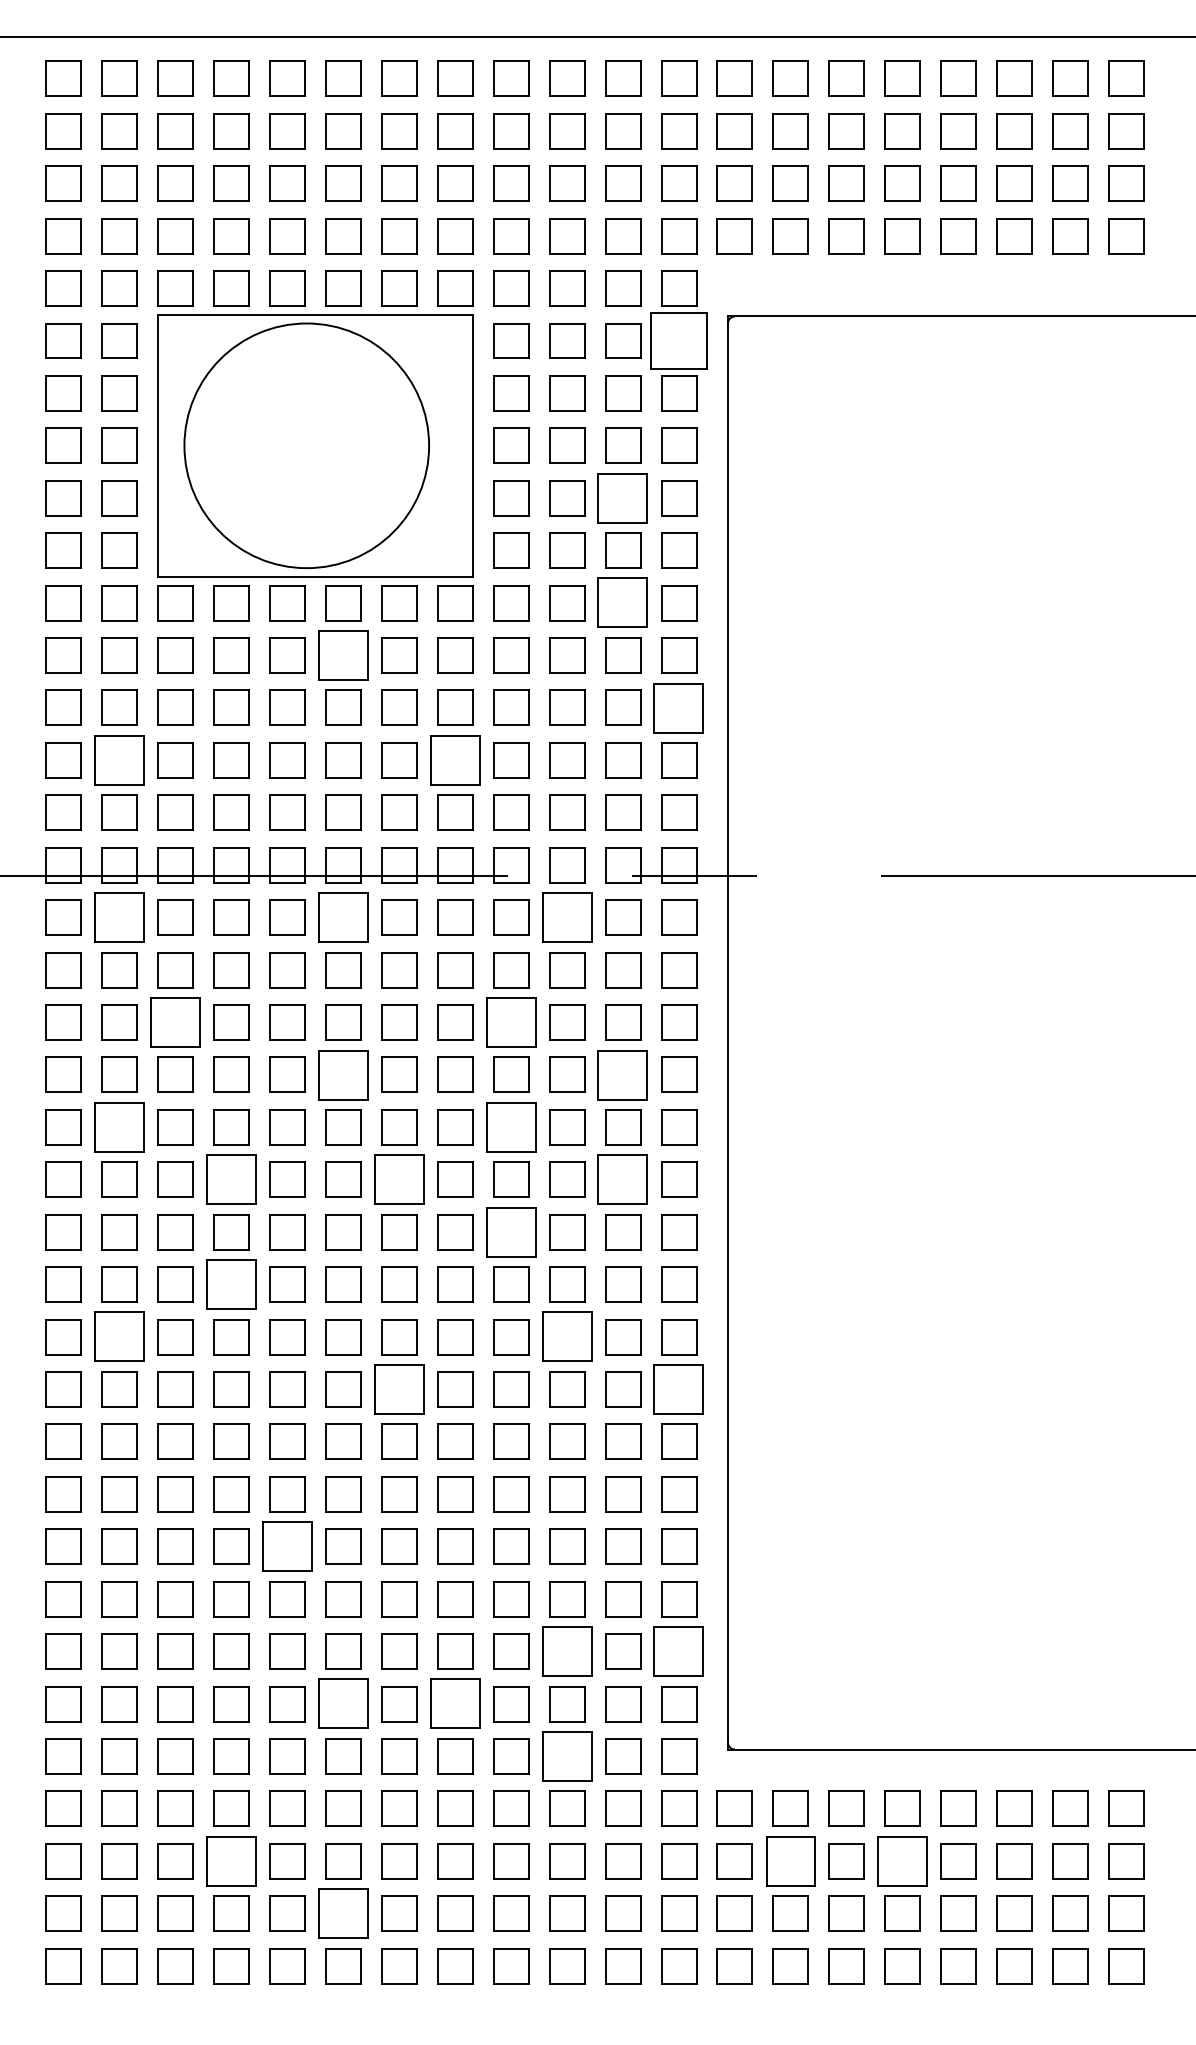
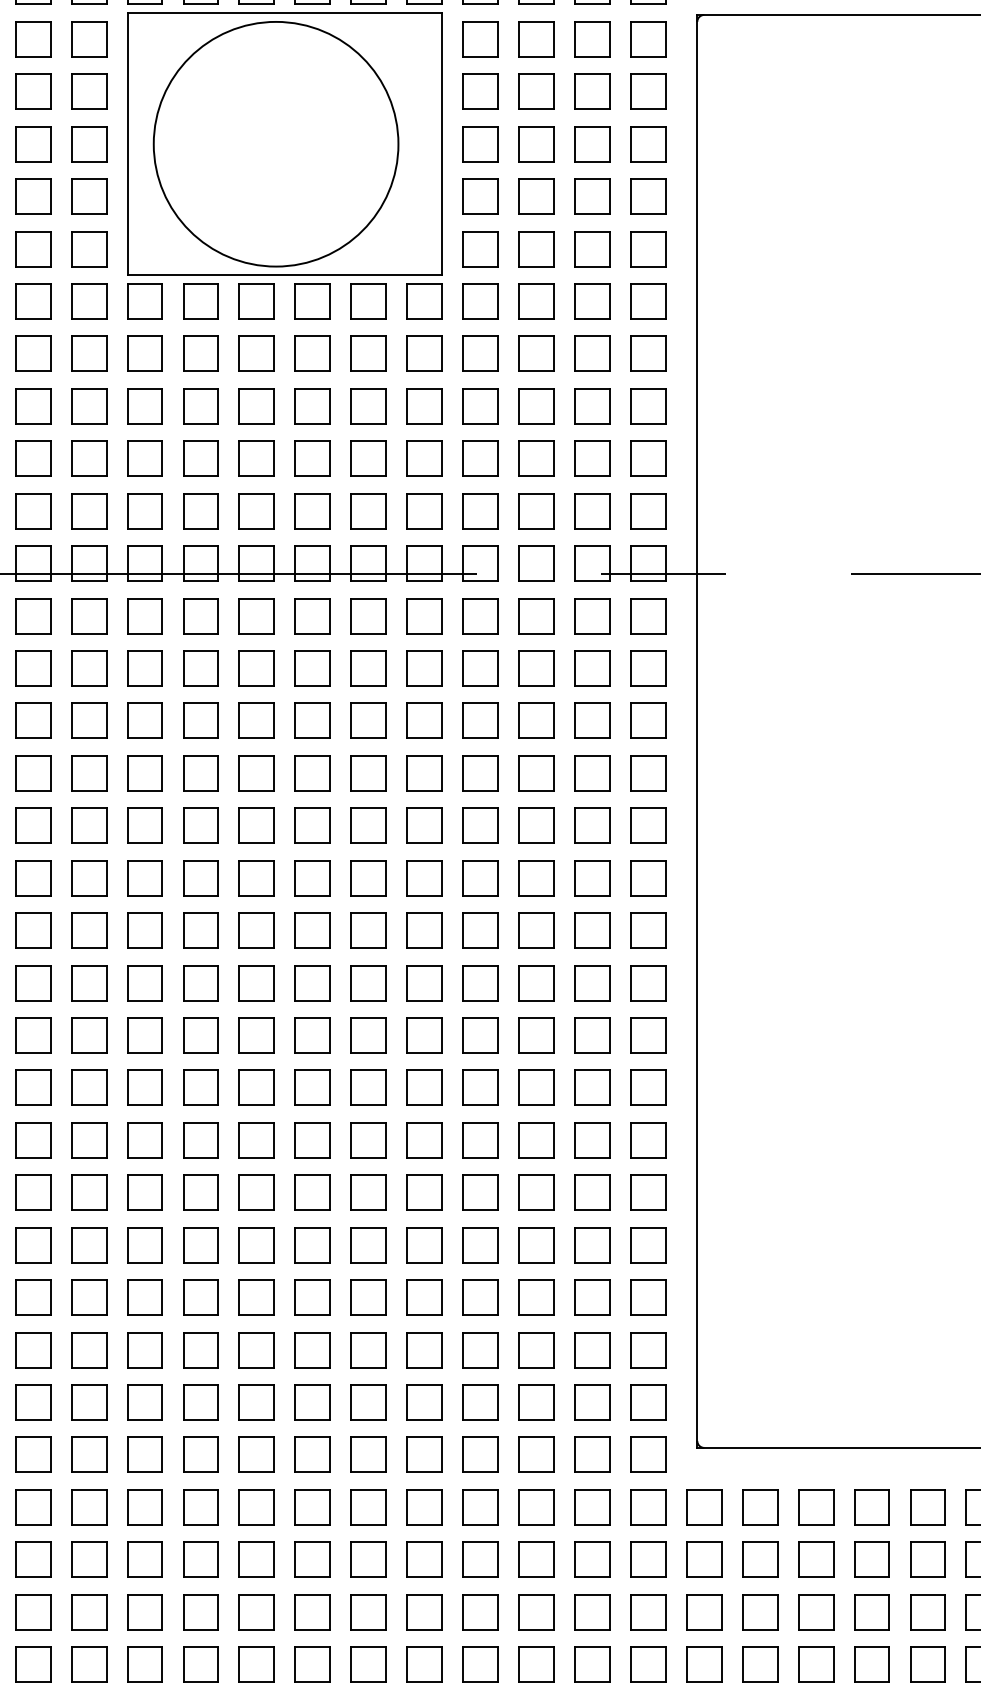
part: (679, 340) -> (648, 38), size x0.62
part: (623, 498) -> (592, 196), size x0.71
part: (623, 603) -> (592, 301), size x0.71
part: (343, 655) -> (312, 353), size x0.71
part: (679, 707) -> (648, 405), size x0.71
part: (119, 760) -> (88, 458), size x0.71
part: (455, 760) -> (424, 458), size x0.71
part: (119, 917) -> (88, 615), size x0.71
part: (343, 917) -> (312, 615), size x0.71
part: (567, 917) -> (536, 615), size x0.71
part: (175, 1022) -> (144, 720), size x0.71
part: (511, 1022) -> (480, 720), size x0.71
part: (343, 1074) -> (312, 772), size x0.71
part: (623, 1074) -> (592, 772), size x0.71
part: (119, 1127) -> (88, 825), size x0.71
part: (511, 1127) -> (480, 825), size x0.71
part: (231, 1179) -> (200, 877), size x0.71
part: (399, 1179) -> (368, 877), size x0.71
part: (623, 1179) -> (592, 877), size x0.71
part: (511, 1232) -> (480, 930), size x0.71
part: (231, 1284) -> (200, 982), size x0.71
part: (119, 1337) -> (88, 1035), size x0.71
part: (567, 1337) -> (536, 1035), size x0.71
part: (399, 1389) -> (368, 1087), size x0.71
part: (679, 1389) -> (648, 1087), size x0.71
part: (287, 1546) -> (256, 1244), size x0.71
part: (567, 1651) -> (536, 1349), size x0.71
part: (679, 1651) -> (648, 1349), size x0.71
part: (343, 1704) -> (312, 1402), size x0.71
part: (455, 1704) -> (424, 1402), size x0.71
part: (567, 1756) -> (536, 1454), size x0.71
part: (231, 1861) -> (200, 1559), size x0.71
part: (790, 1861) -> (759, 1559), size x0.71
part: (902, 1861) -> (871, 1559), size x0.71
part: (343, 1913) -> (312, 1611), size x0.71

